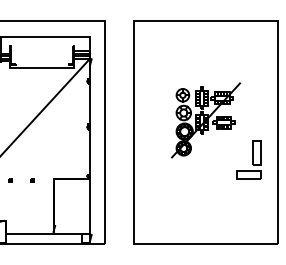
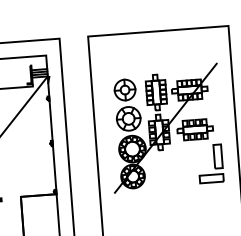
part: (205, 120) -> (165, 128), size x1.67

